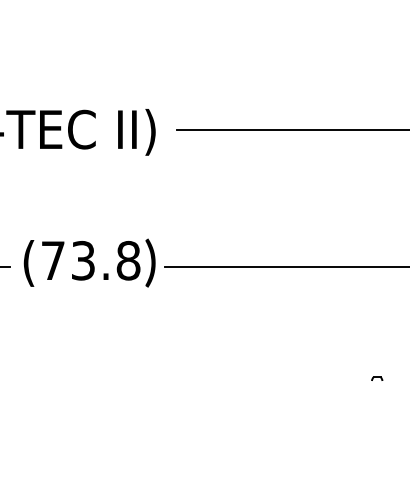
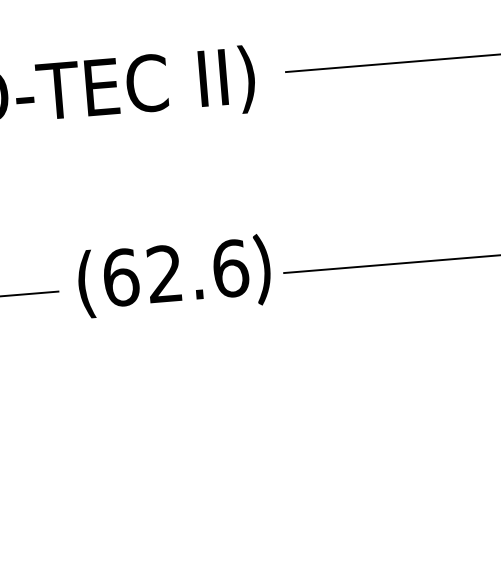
text: (90, 260) -> (175, 272), (73.8 -> (62.6

